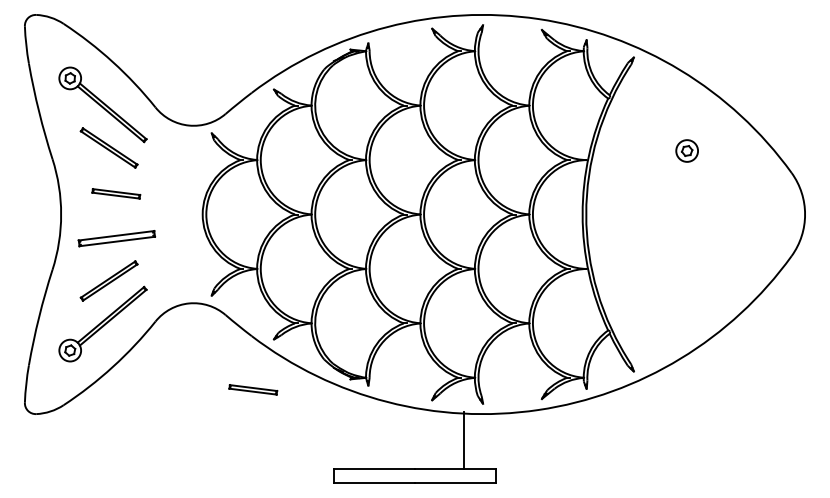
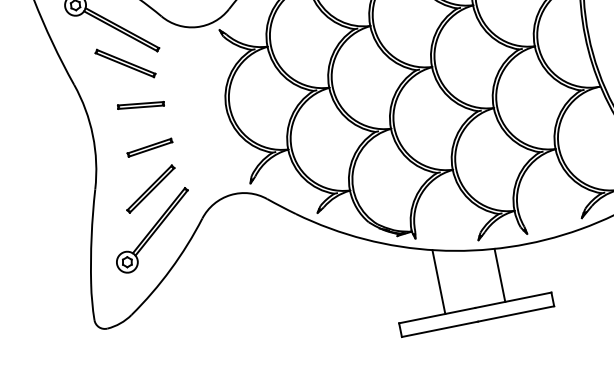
part: (116, 238) -> (149, 147), size x0.62
part: (253, 389) -> (307, 264), removed
line: (383, 434) -> (439, 281), added
line: (463, 440) -> (499, 275), moved

